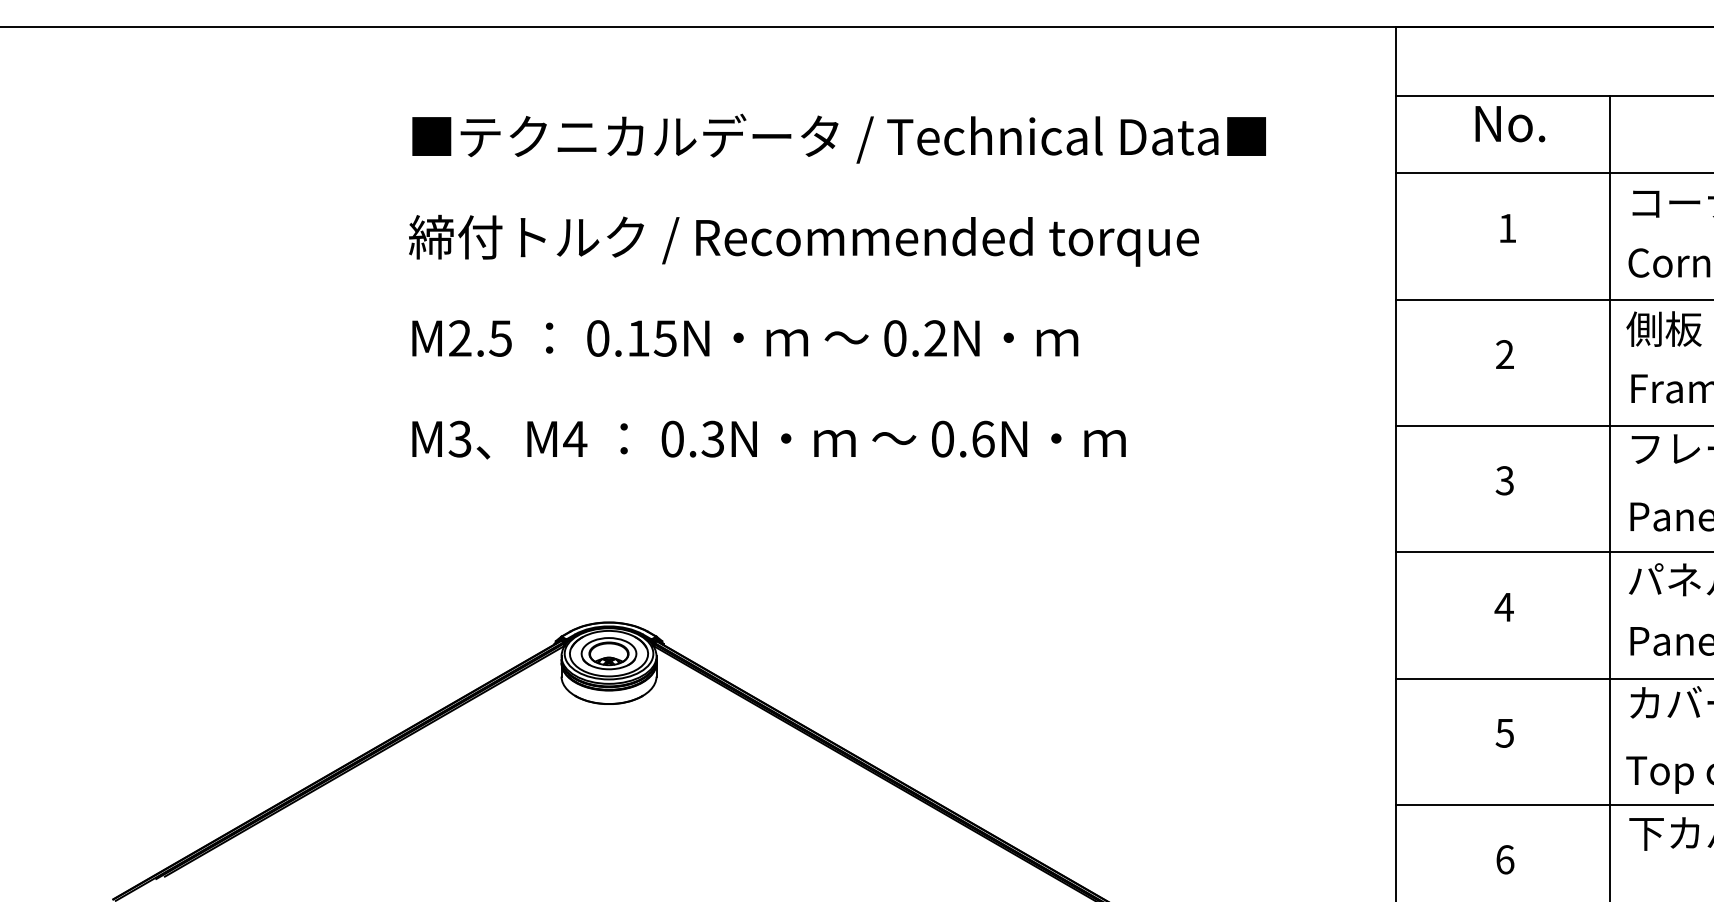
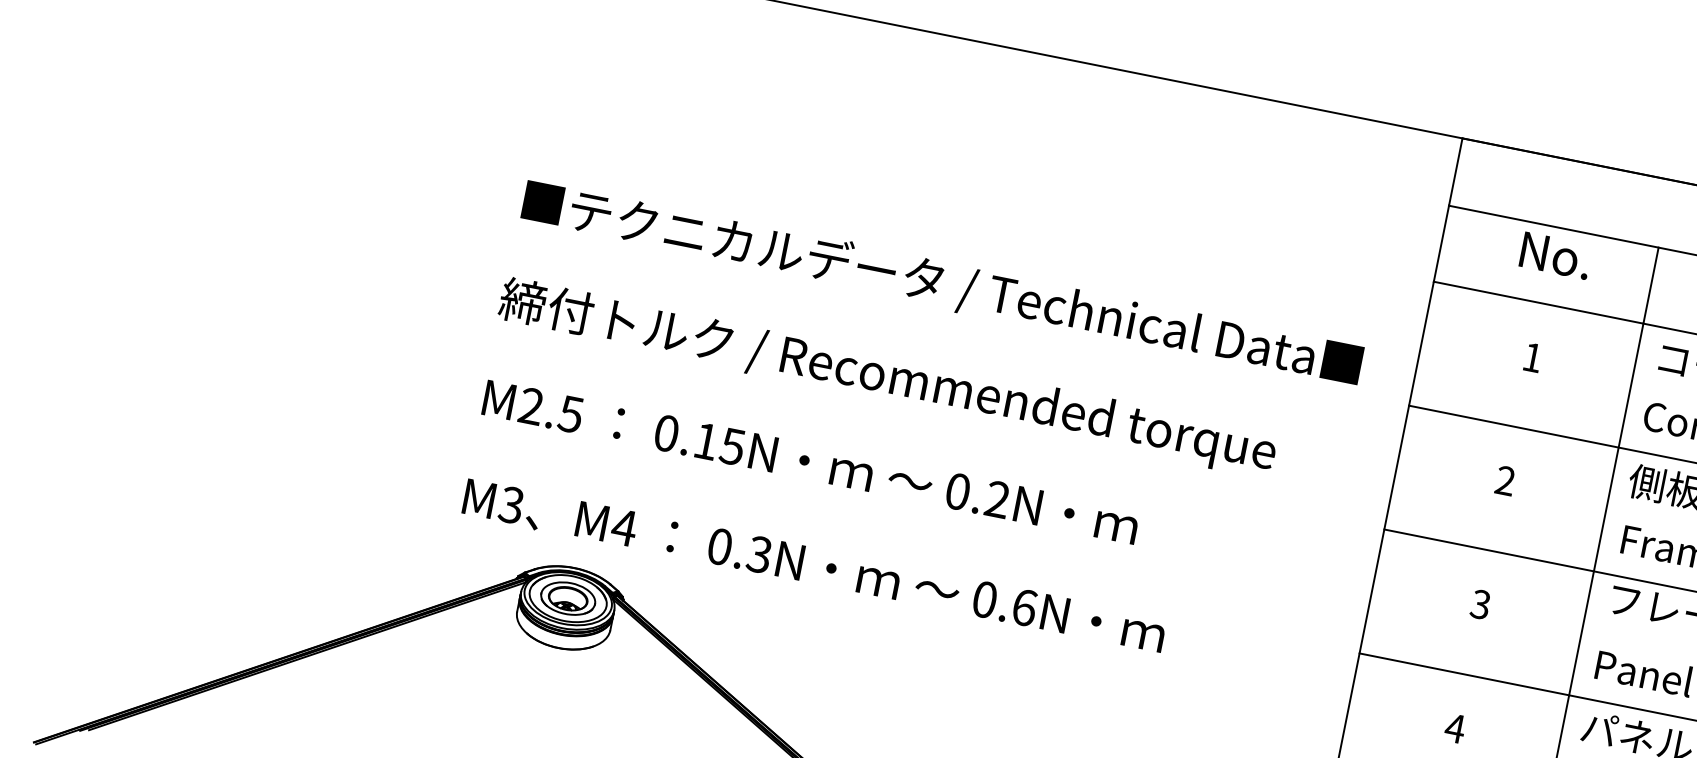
text: (837, 286) -> (911, 429), moved

